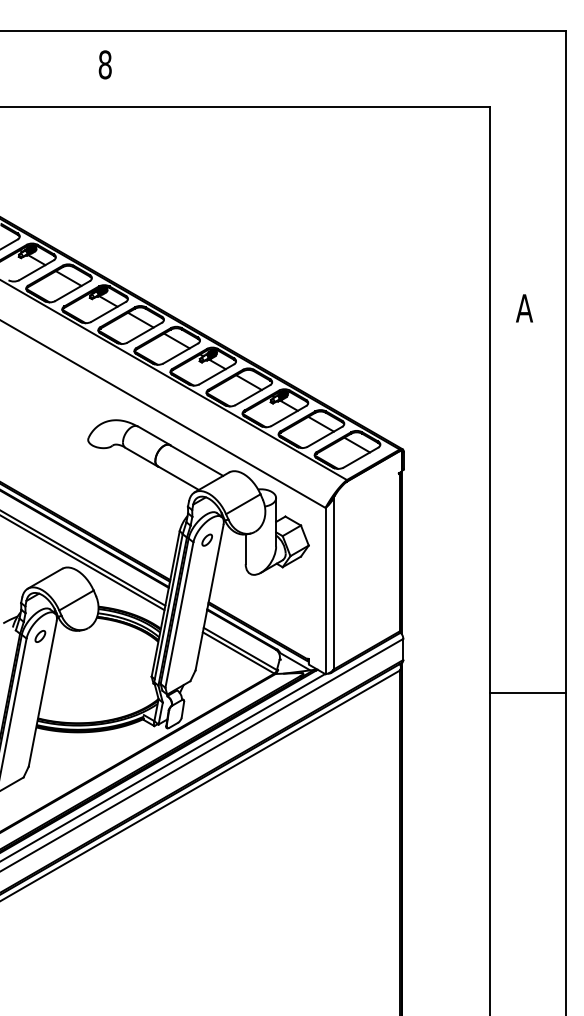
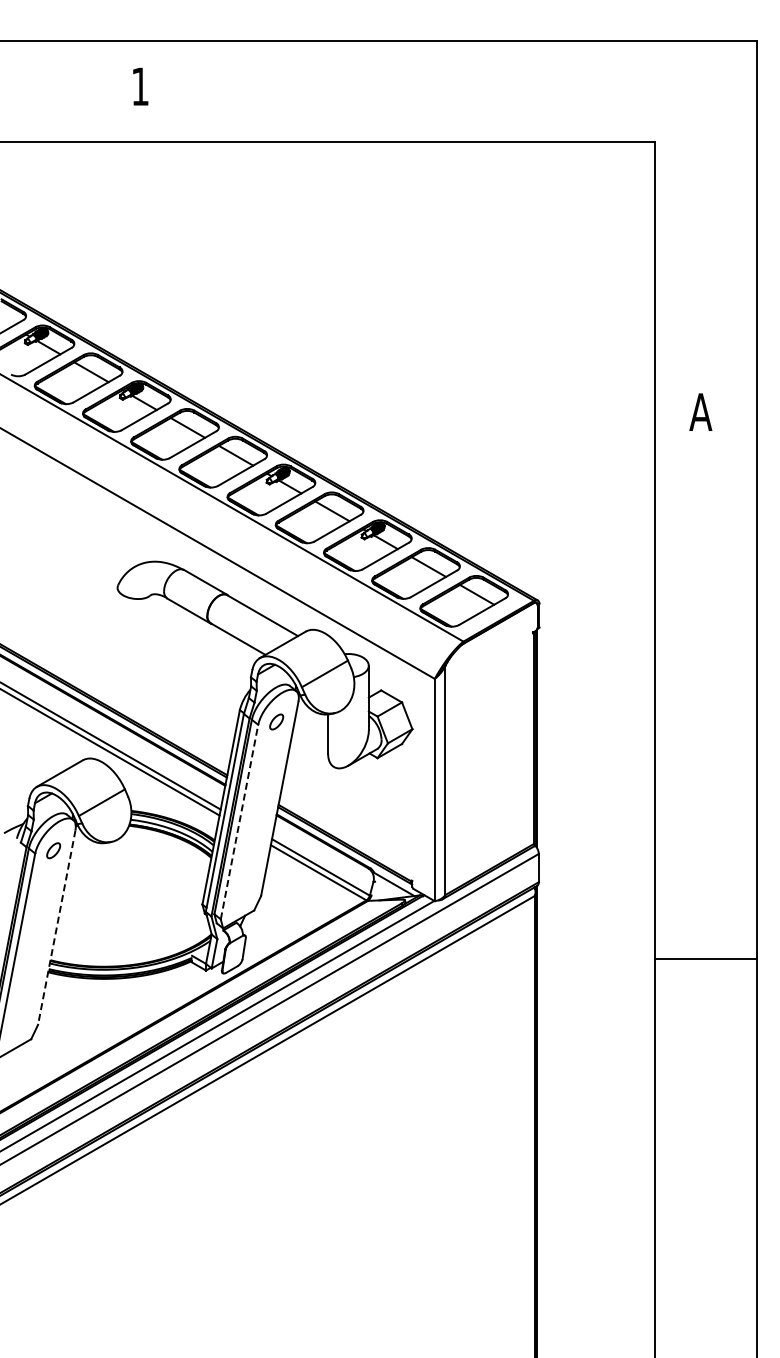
text: (105, 64) -> (140, 86), 8 -> 1
line: (179, 614) -> (239, 821), solid -> dashed
line: (528, 692) -> (705, 958), moved
line: (42, 694) -> (56, 928), solid -> dashed

